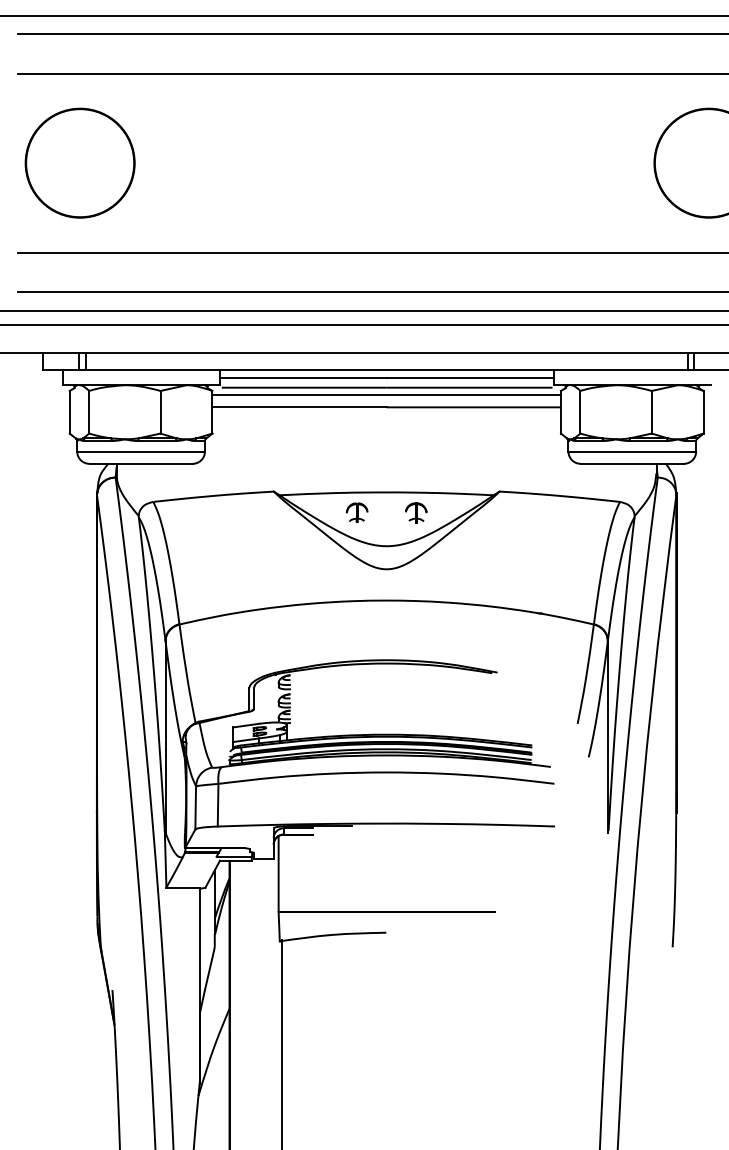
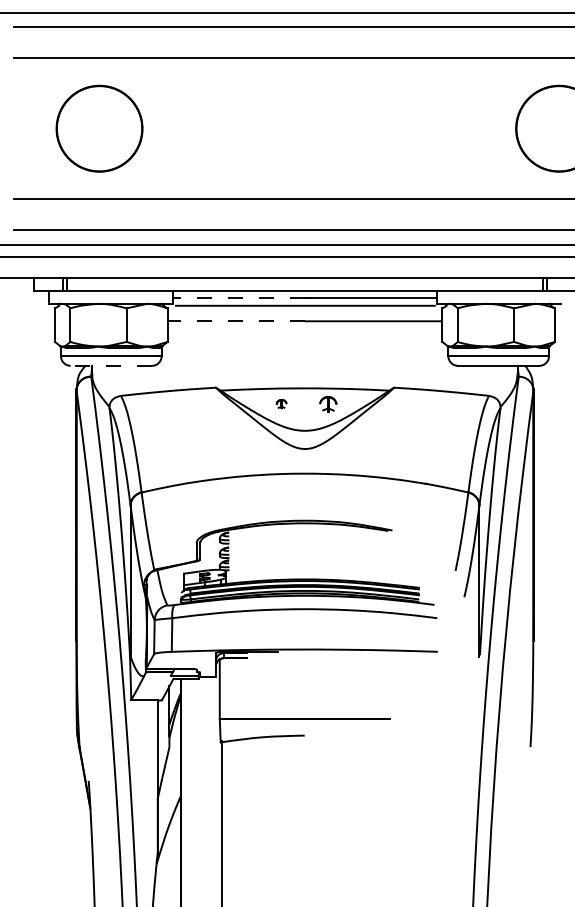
circle: (79, 162) -> (99, 128), moved
line: (303, 378) -> (239, 298), solid -> dashed
line: (386, 395) -> (304, 311), removed
line: (299, 407) -> (236, 321), solid -> dashed
line: (141, 463) -> (111, 365), solid -> dashed
part: (356, 512) -> (281, 404), size x0.6

